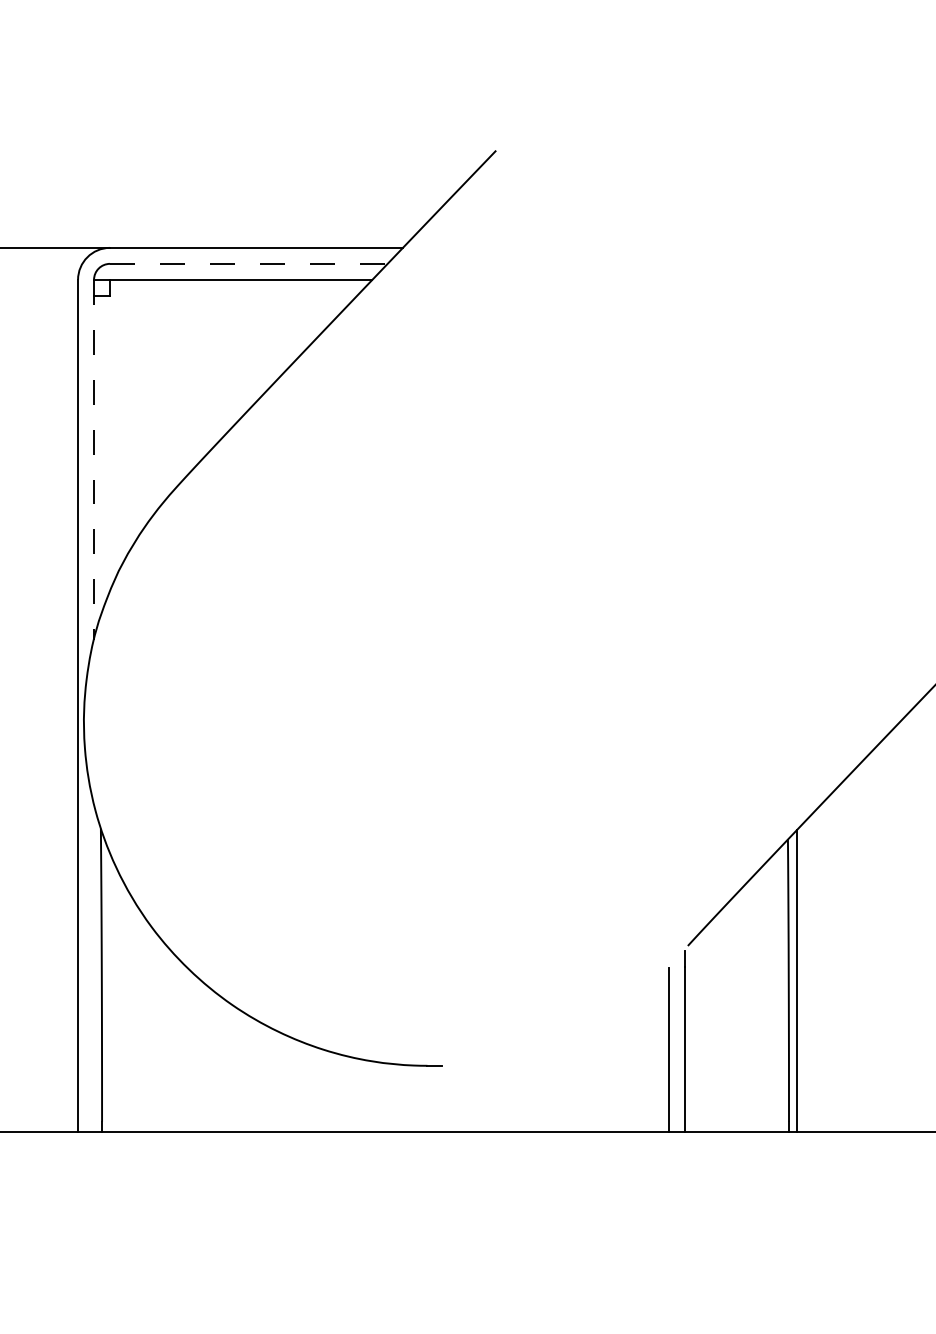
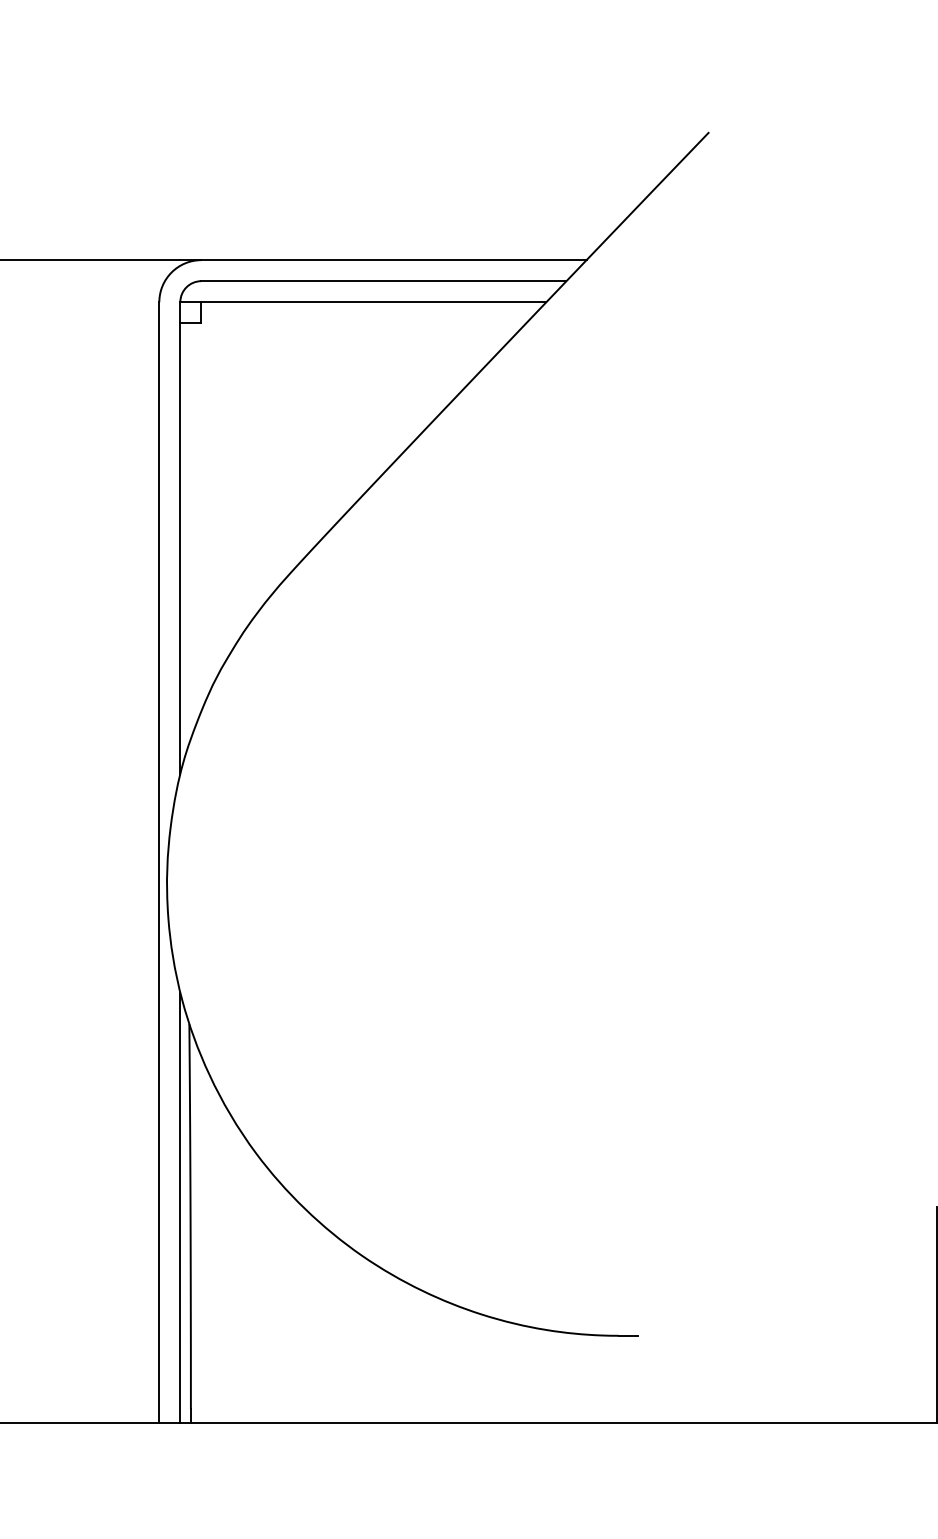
line: (248, 263) -> (383, 280), dashed -> solid
line: (94, 459) -> (180, 538), dashed -> solid
line: (94, 968) -> (180, 1207), added

